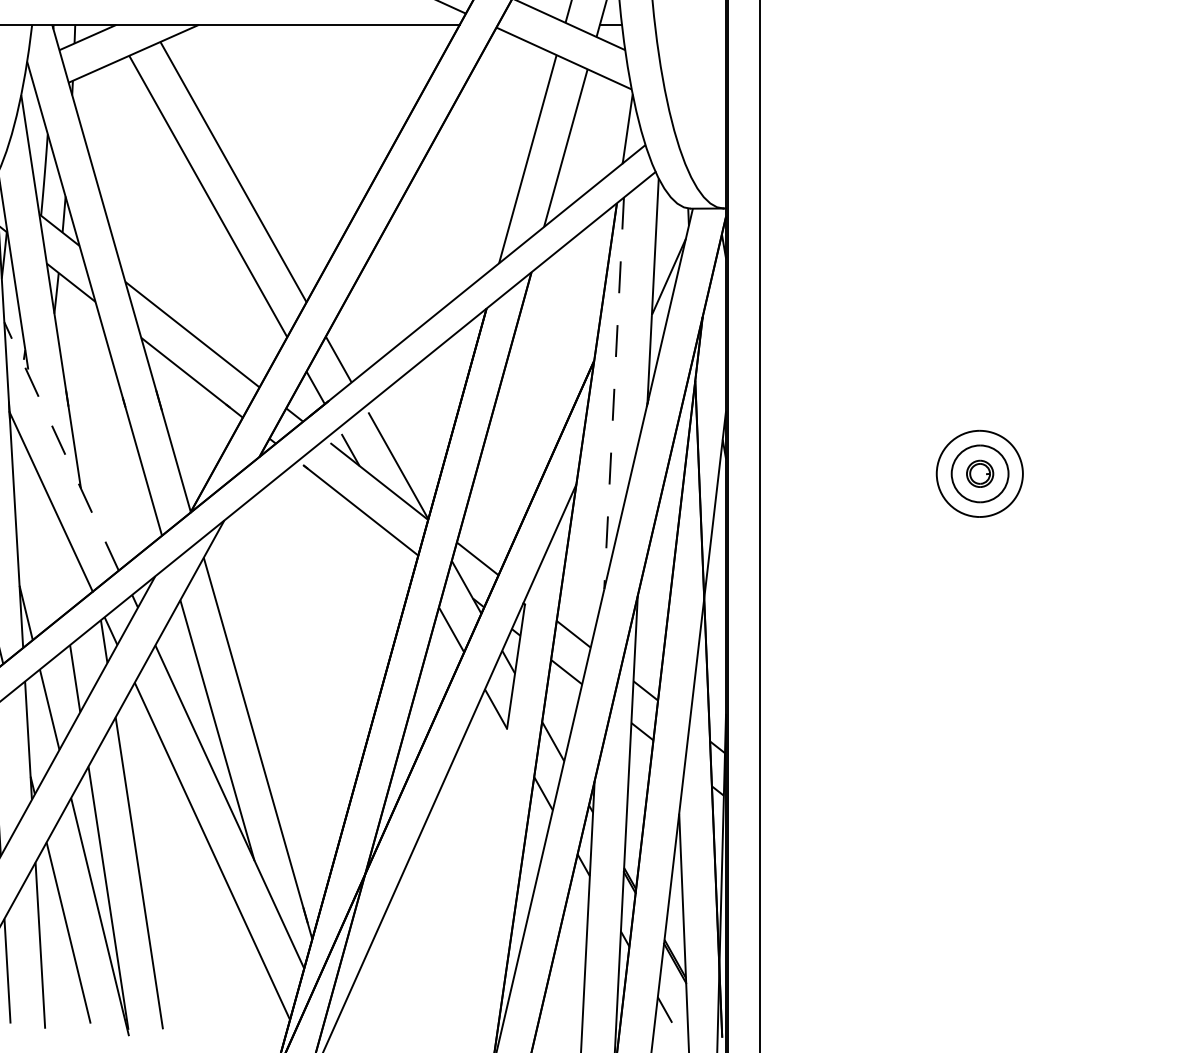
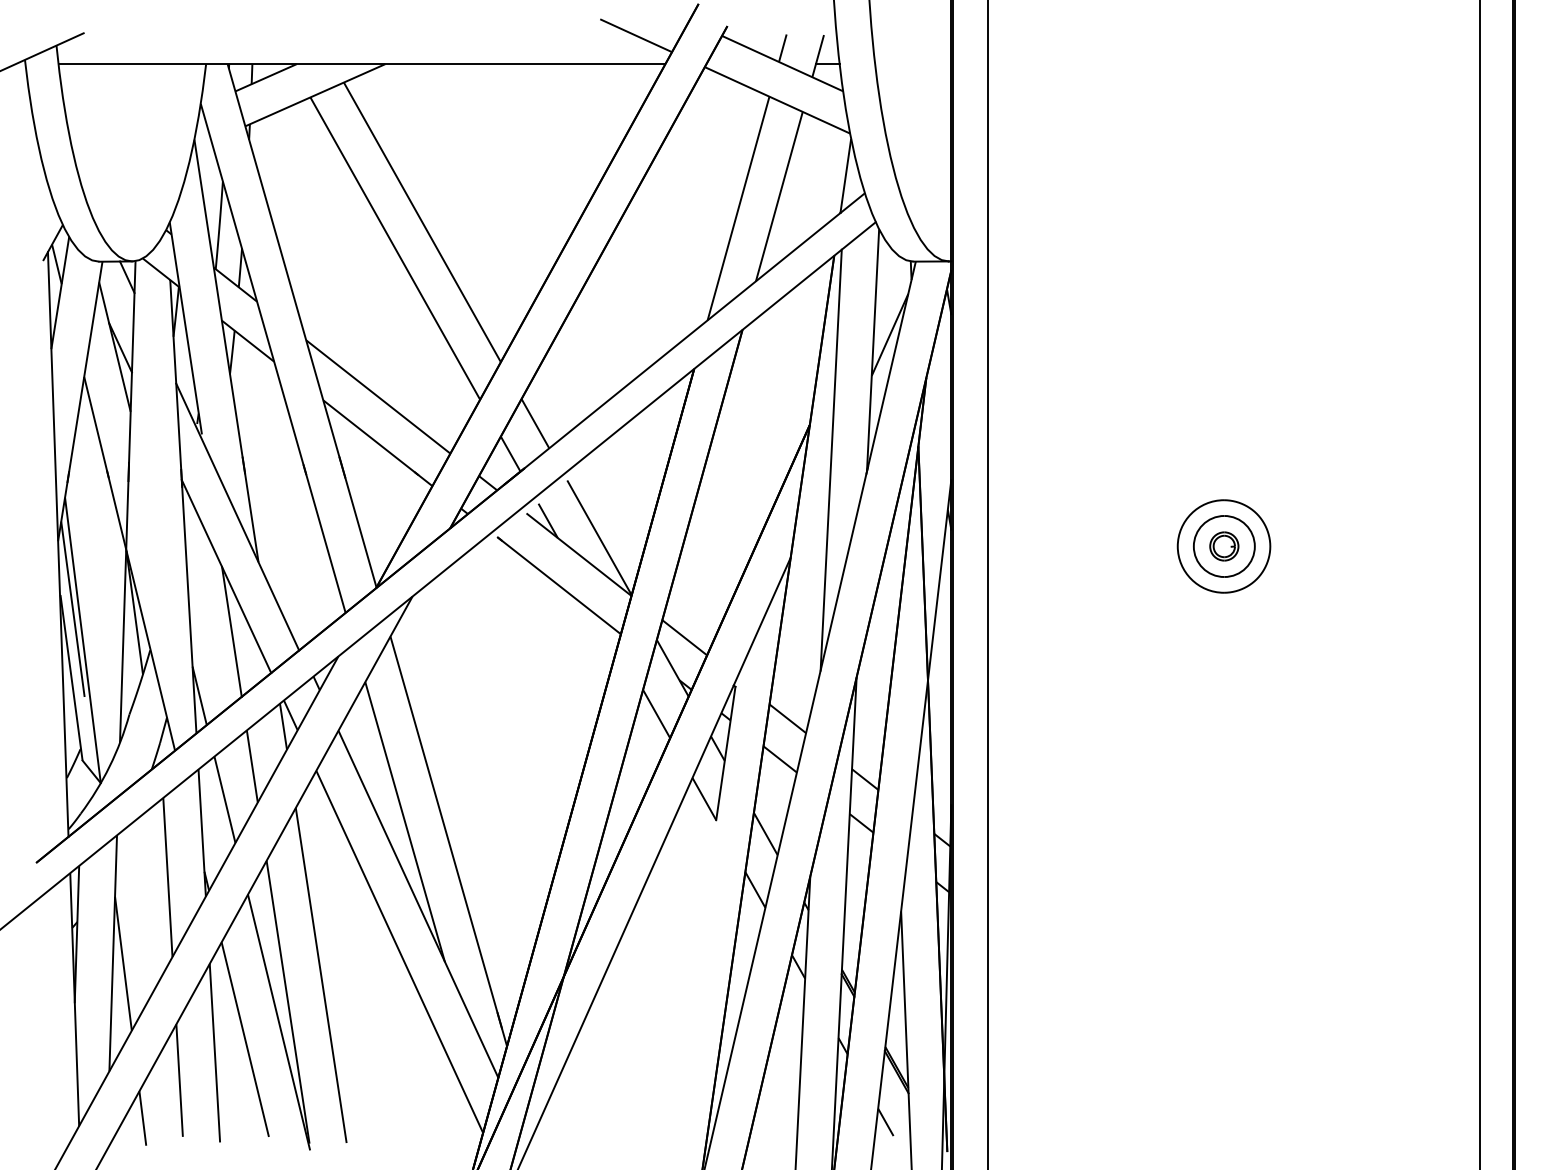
line: (614, 393) -> (831, 460), dashed -> solid
line: (61, 446) -> (237, 517), dashed -> solid
line: (55, 553) -> (231, 631), added

